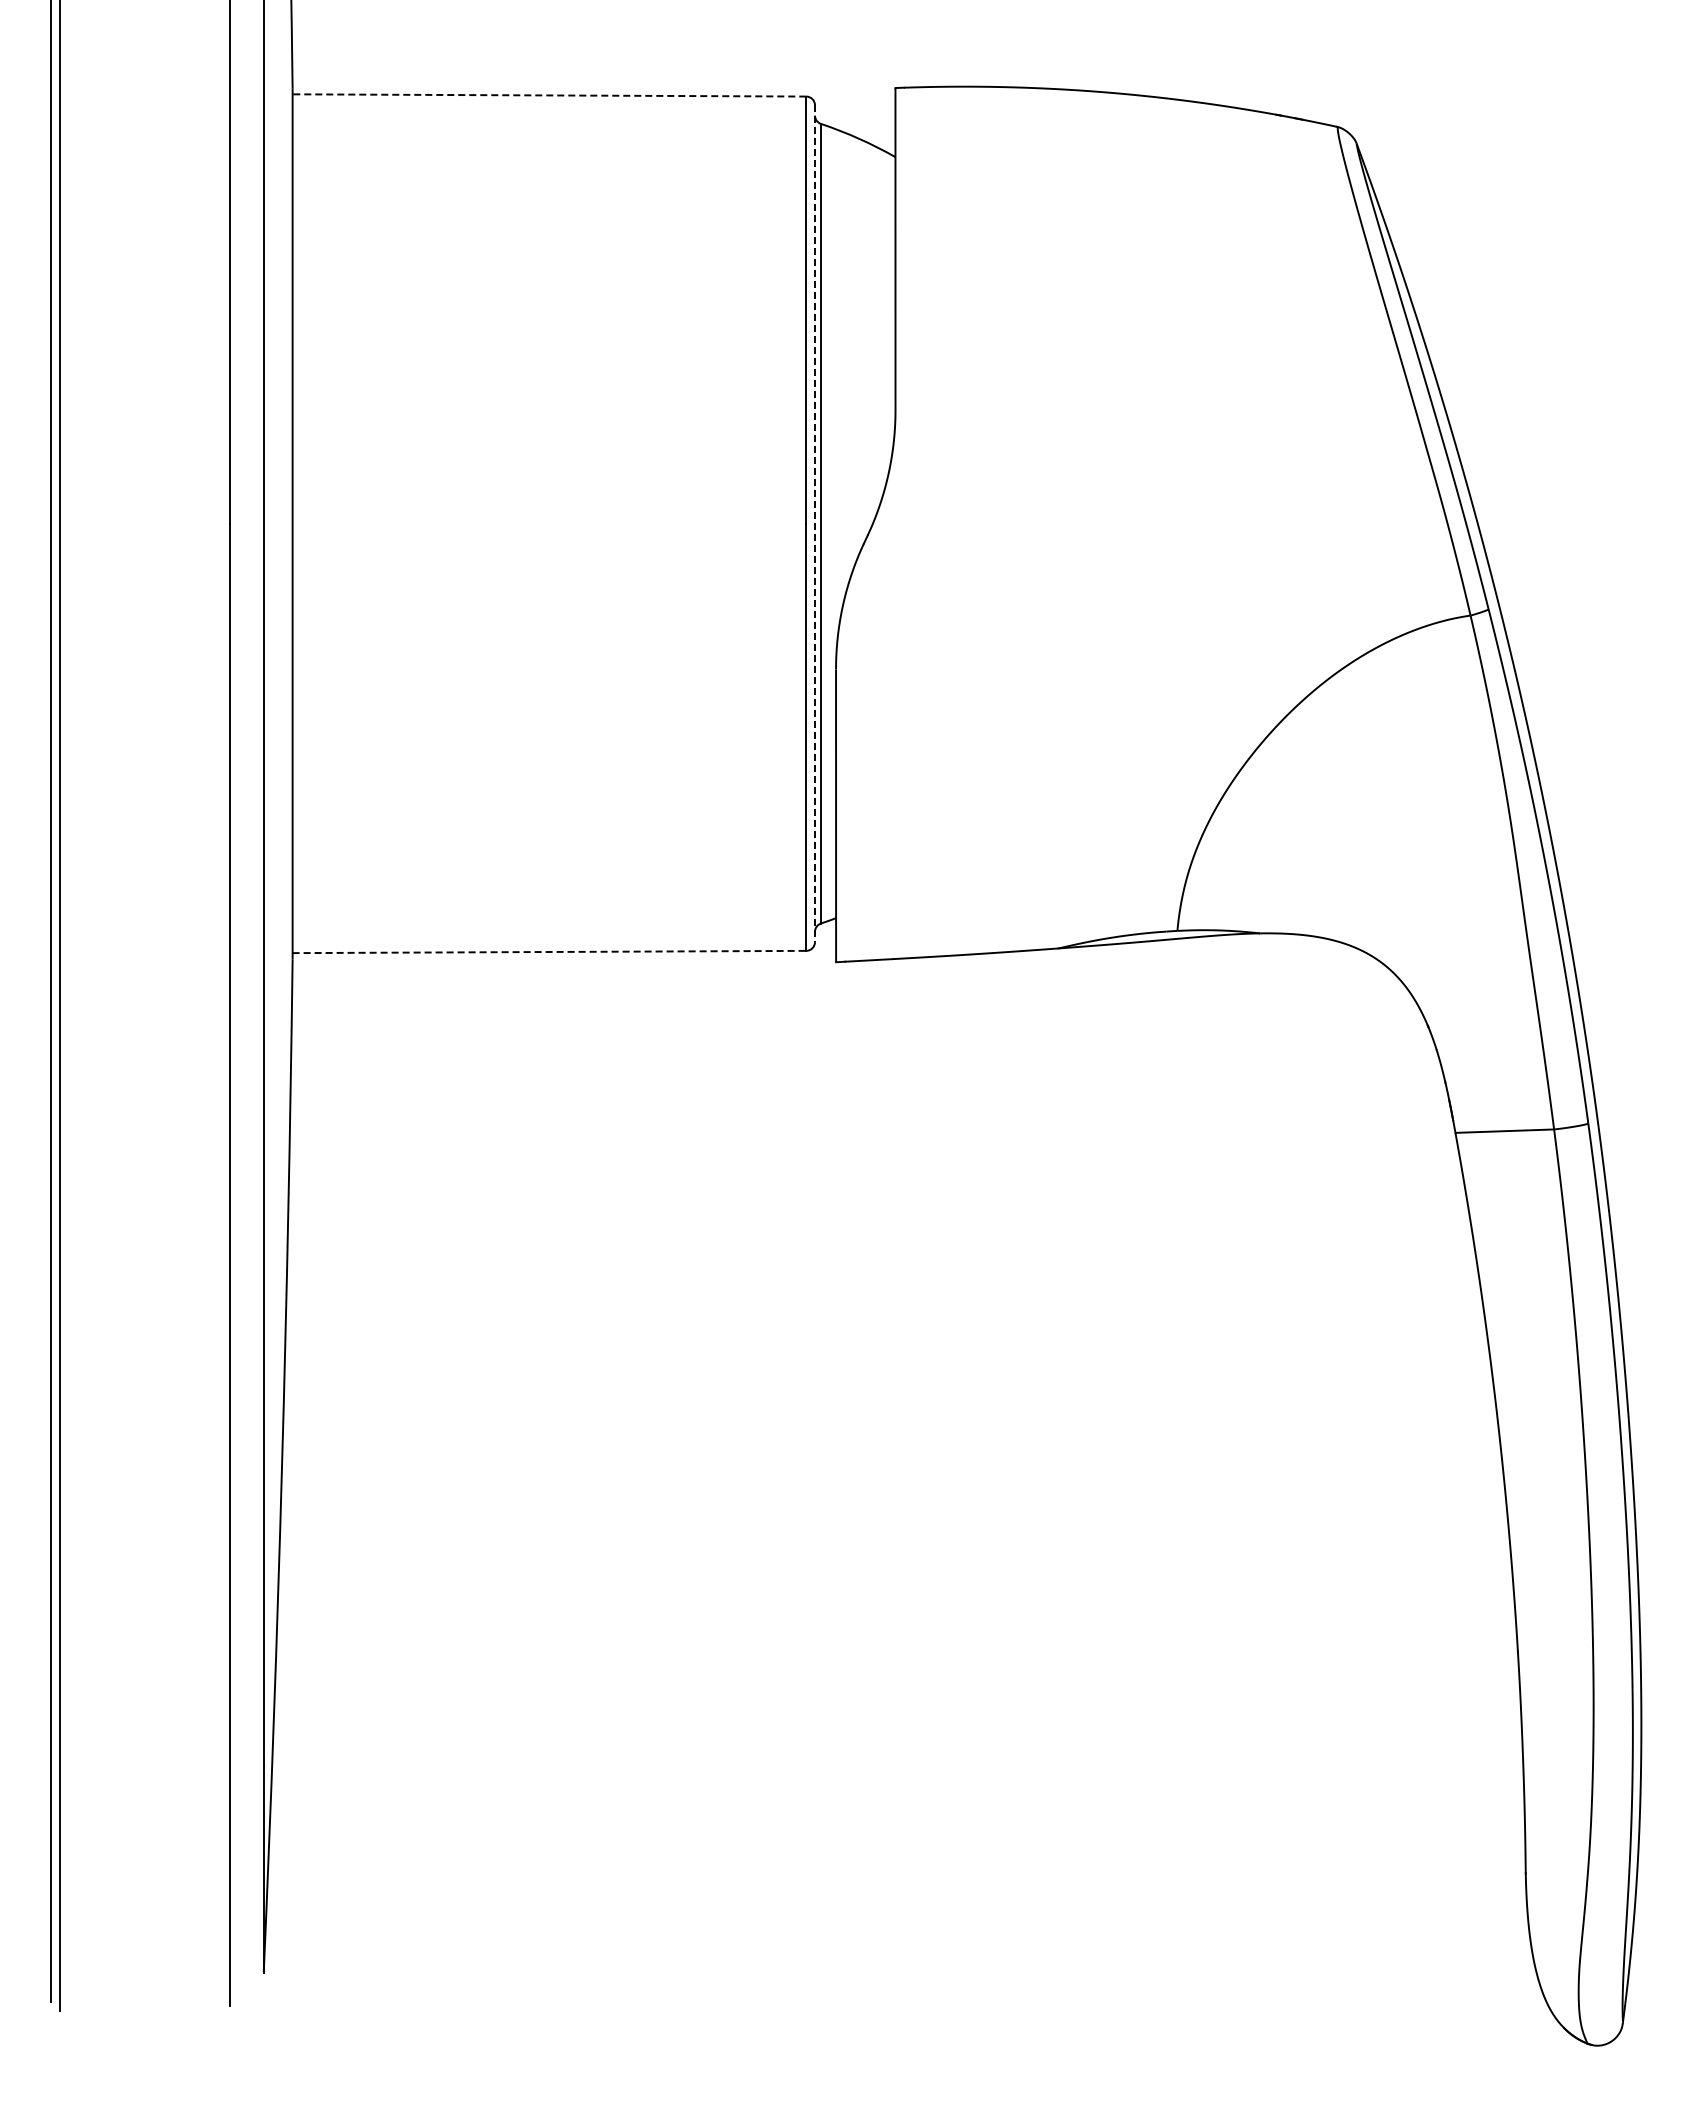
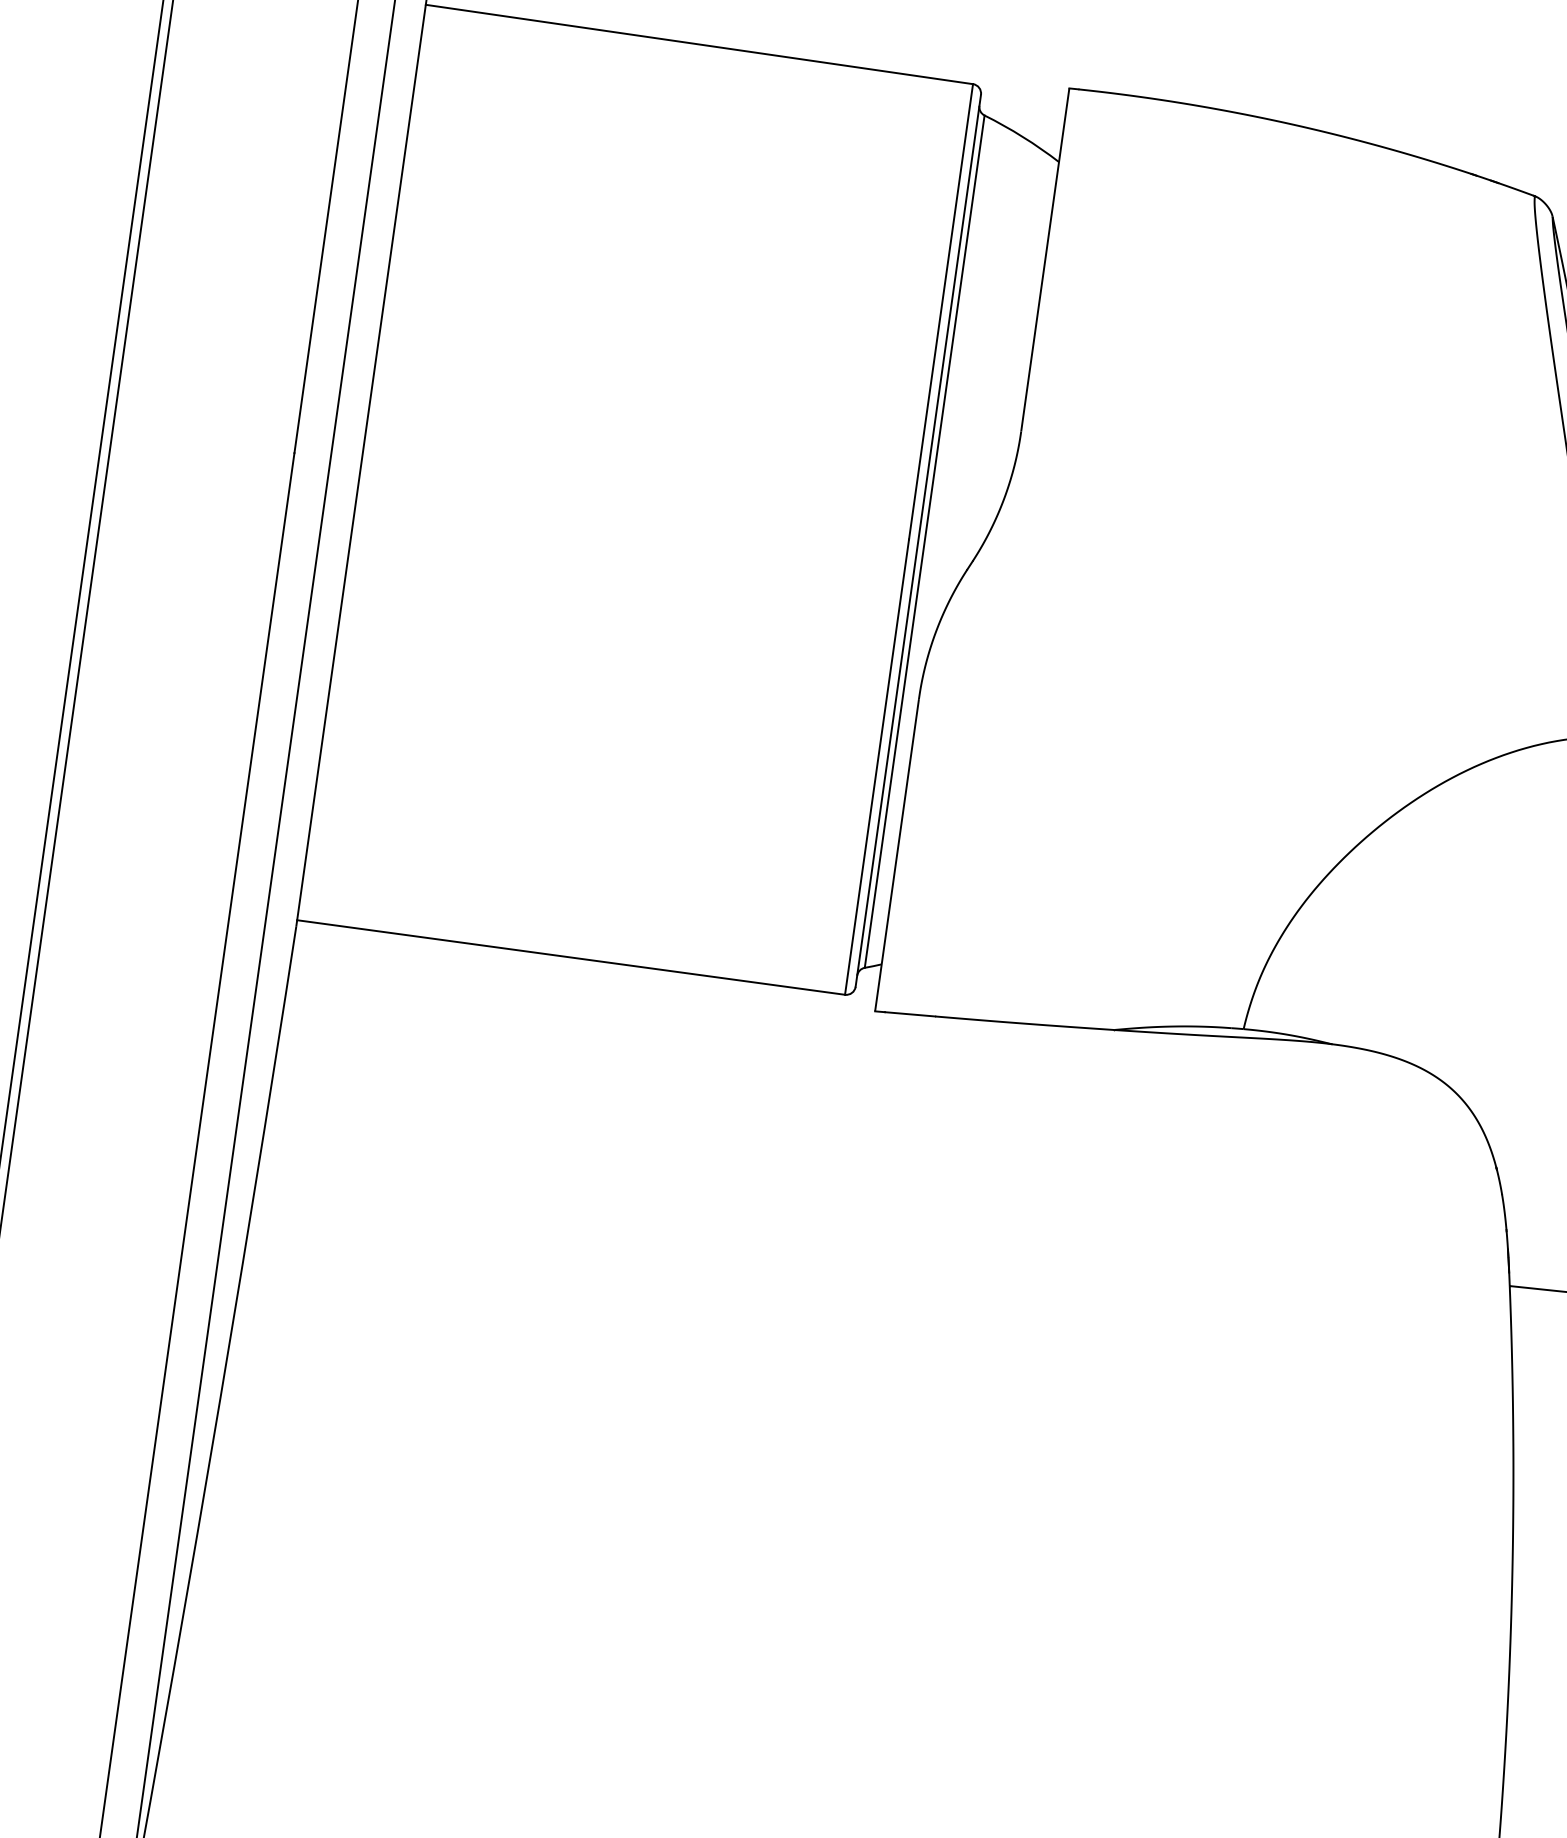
line: (549, 95) -> (699, 44), dashed -> solid
line: (814, 524) -> (917, 541), dashed -> solid
line: (549, 952) -> (571, 958), dashed -> solid

